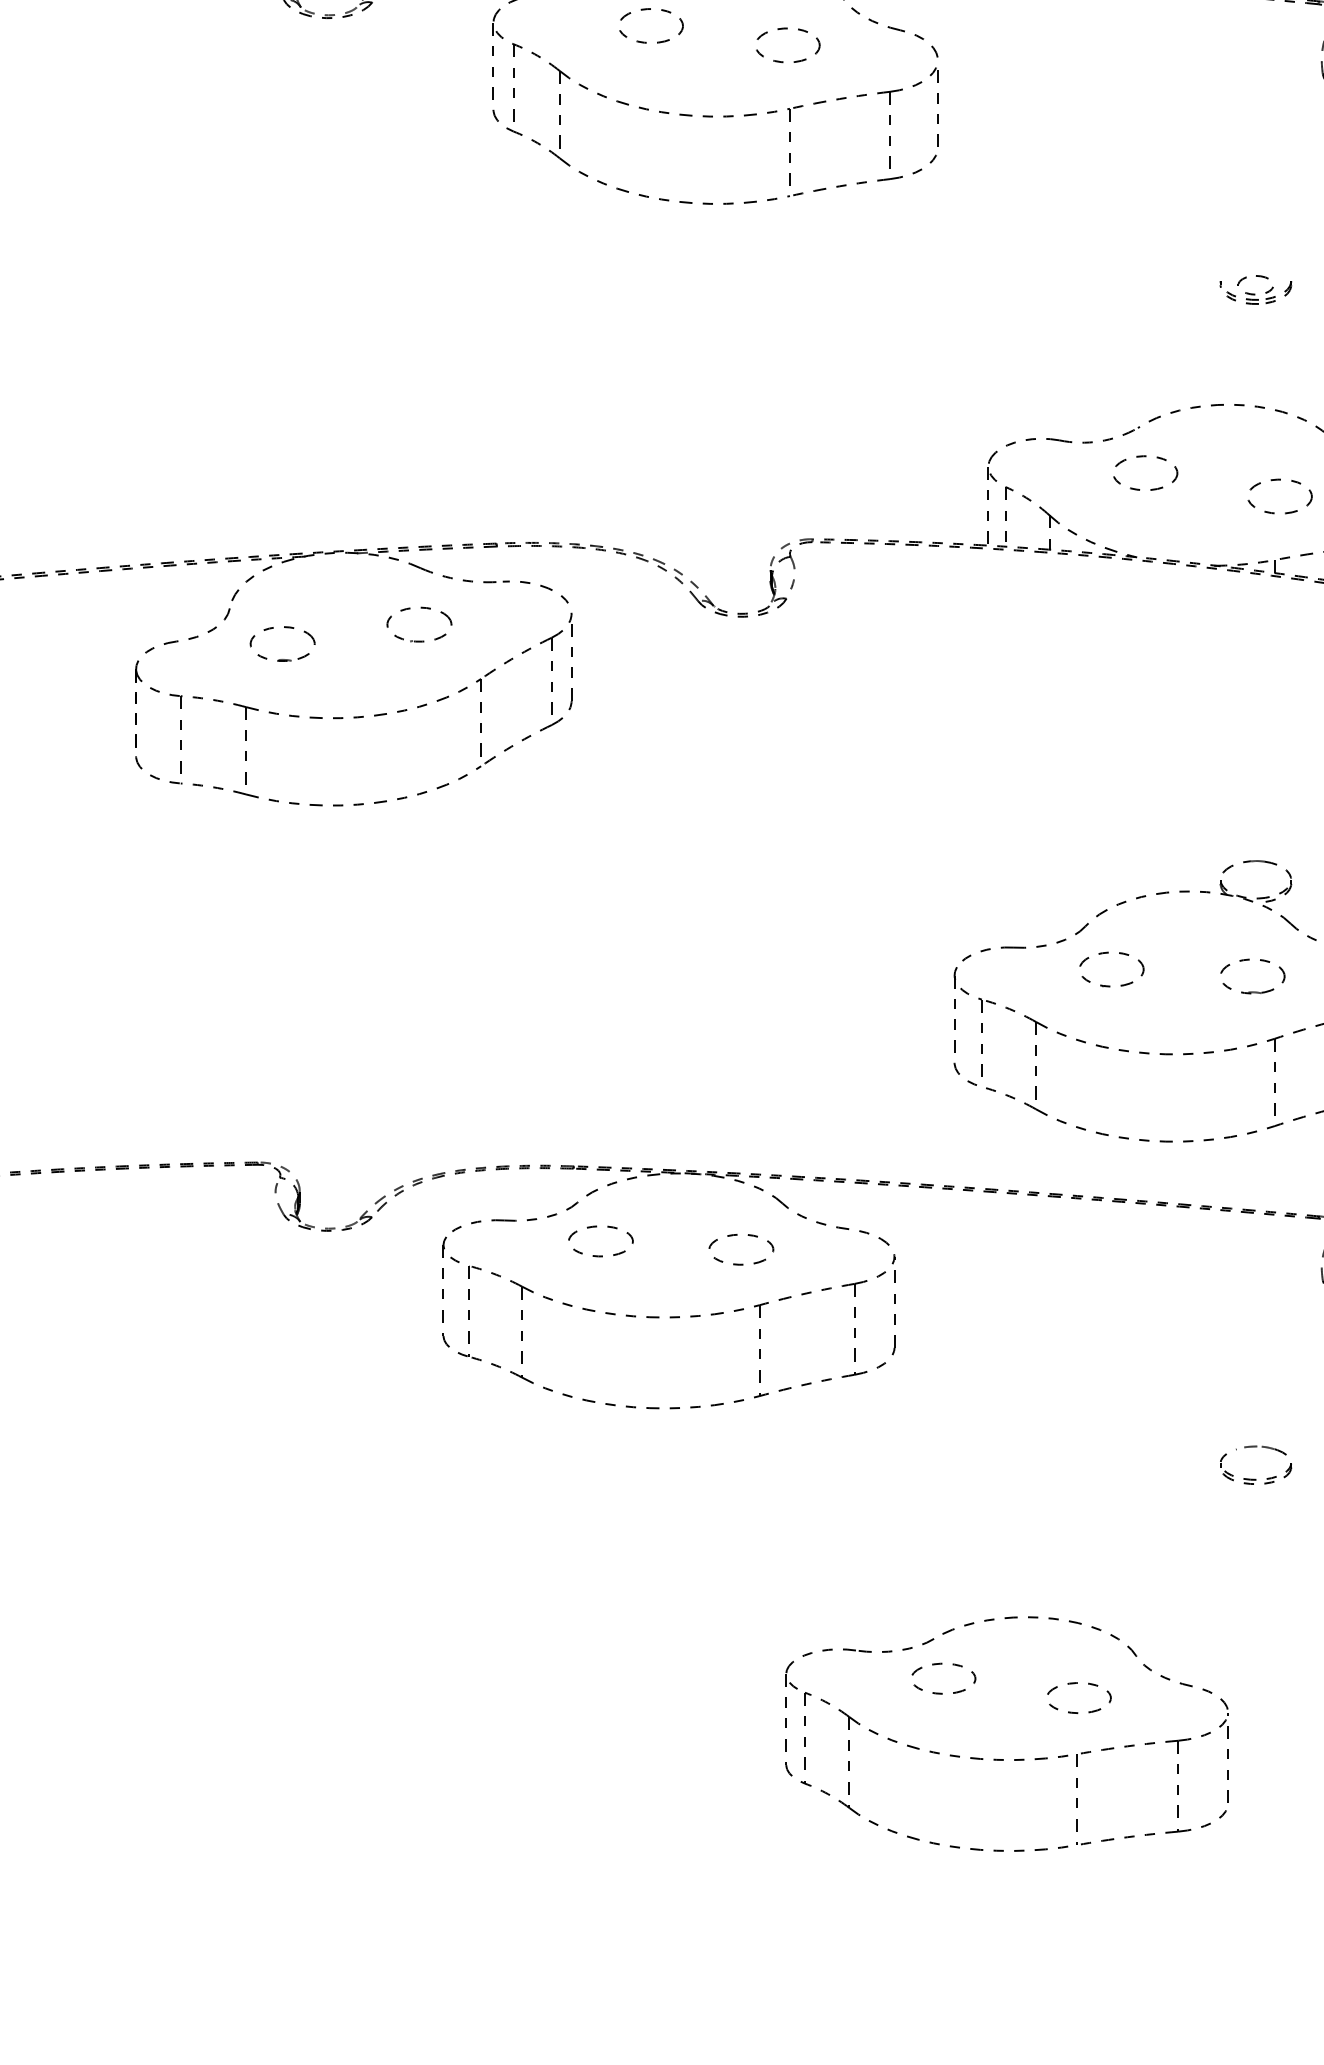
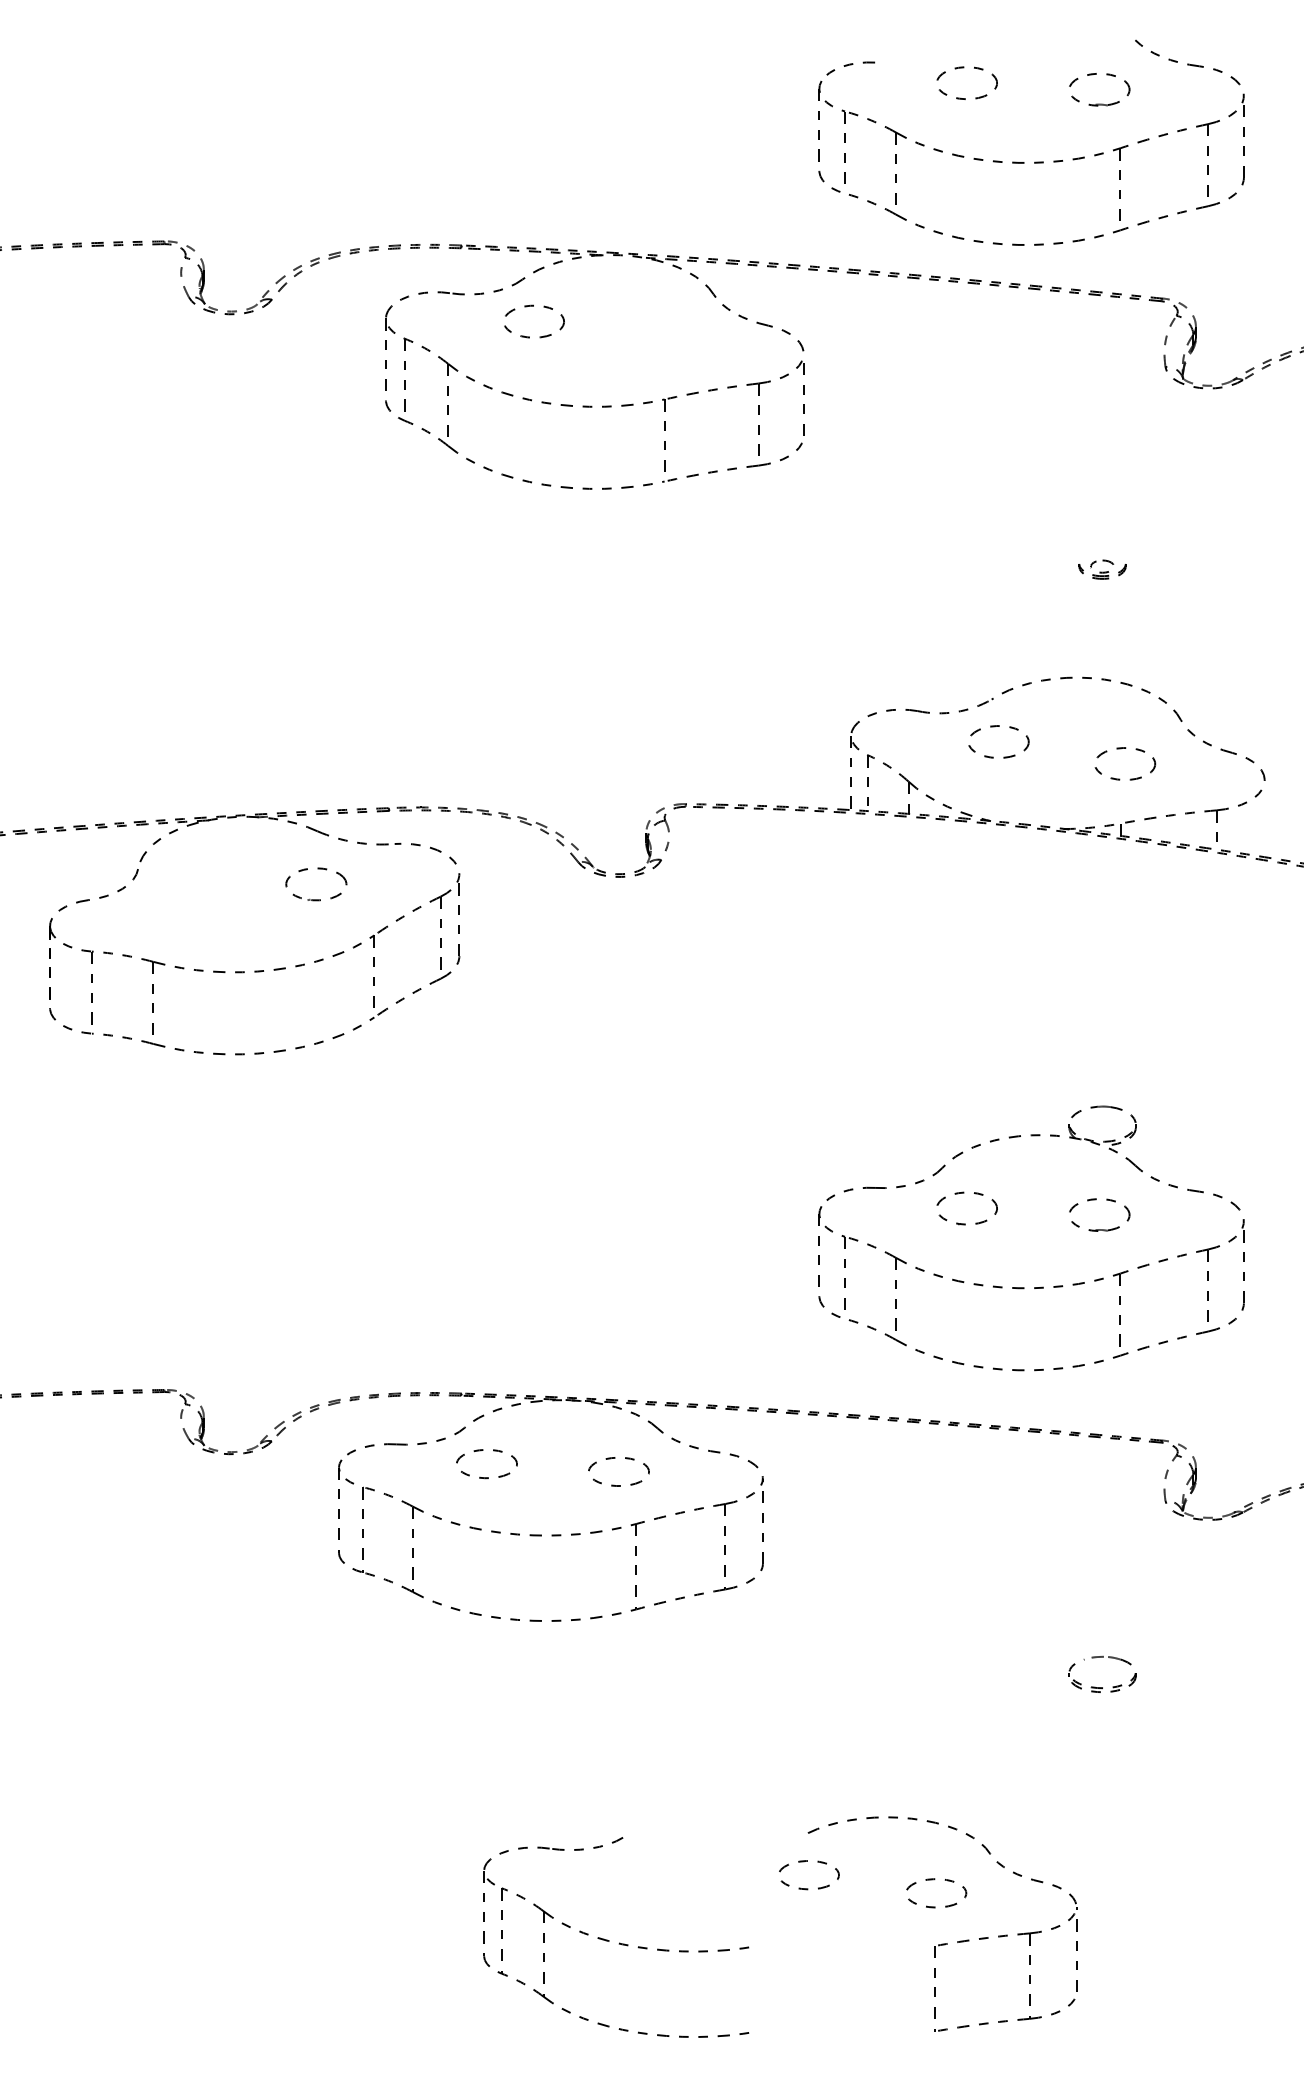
part: (782, 30) -> (657, 325), removed
part: (1255, 289) -> (1102, 569), size x0.7
part: (282, 658) -> (187, 916), removed
part: (927, 1745) -> (616, 1937), moved

